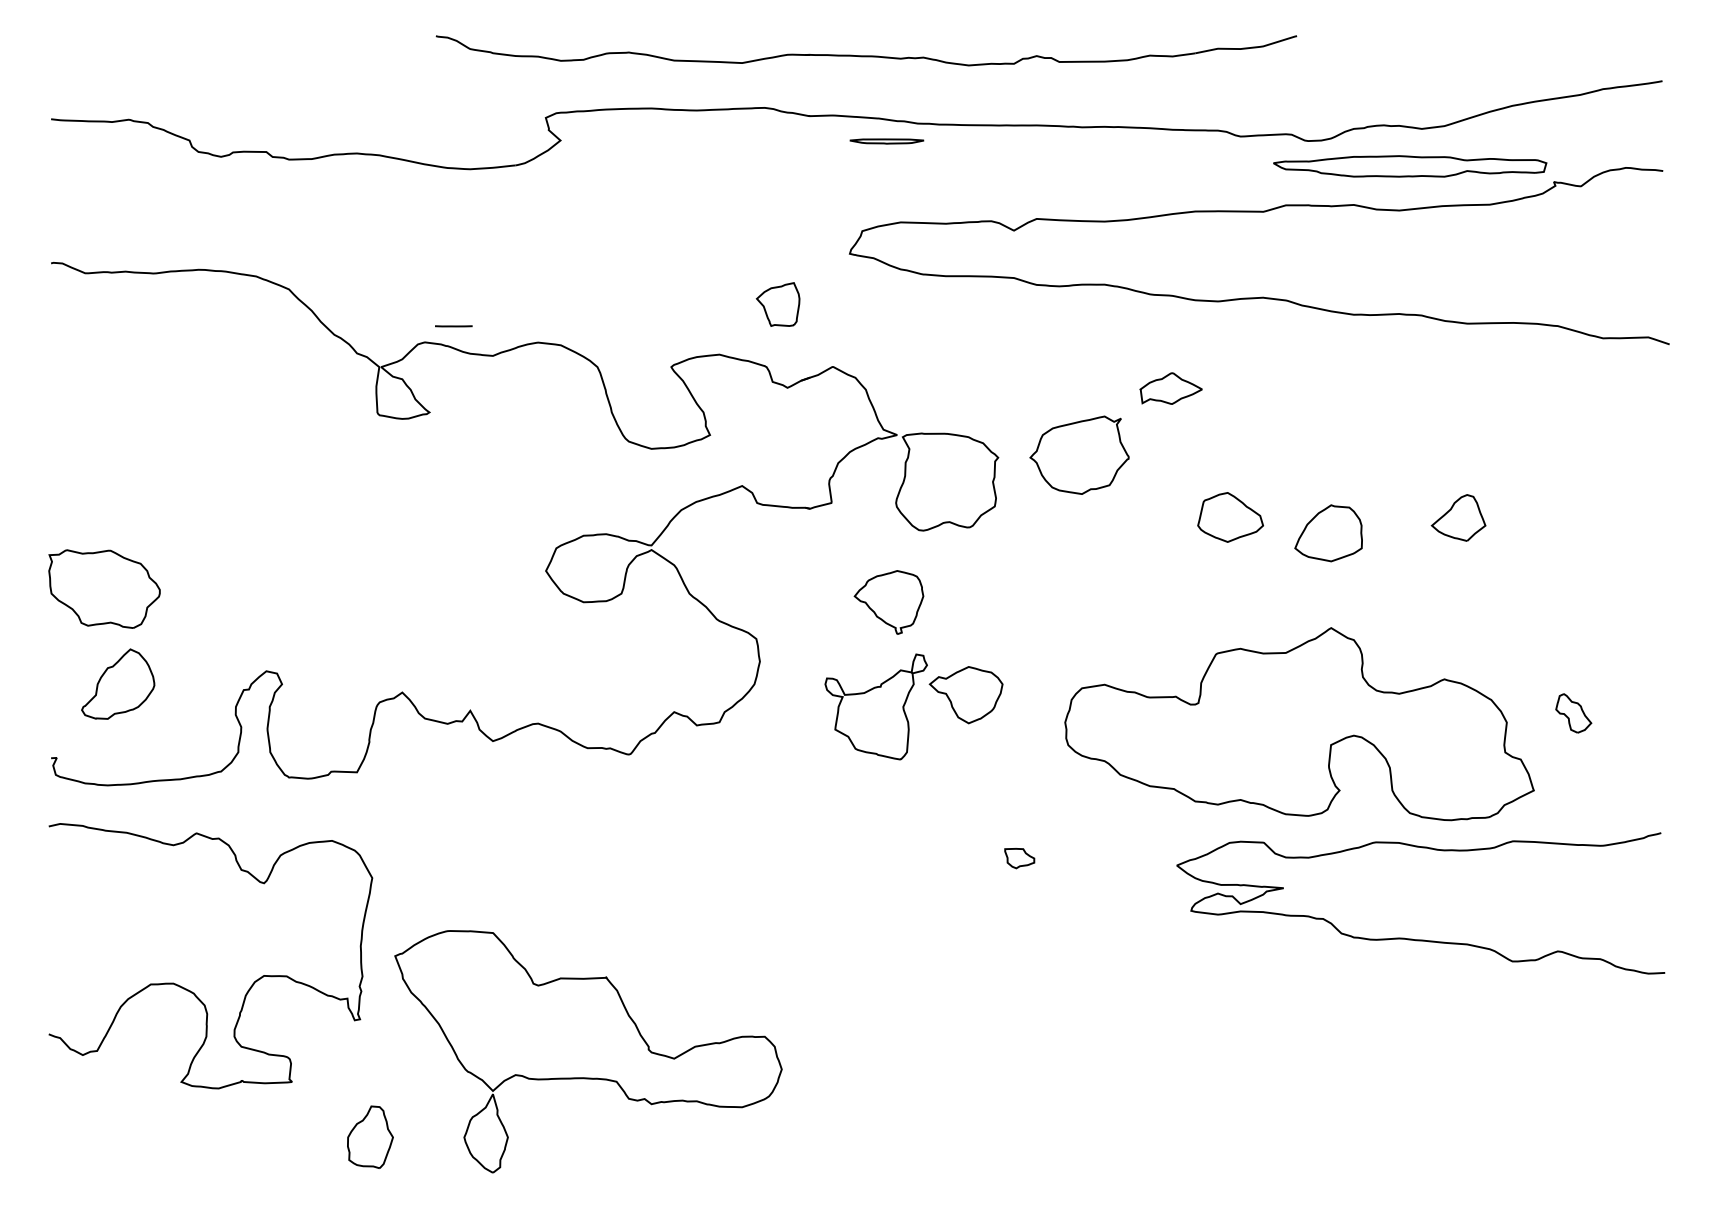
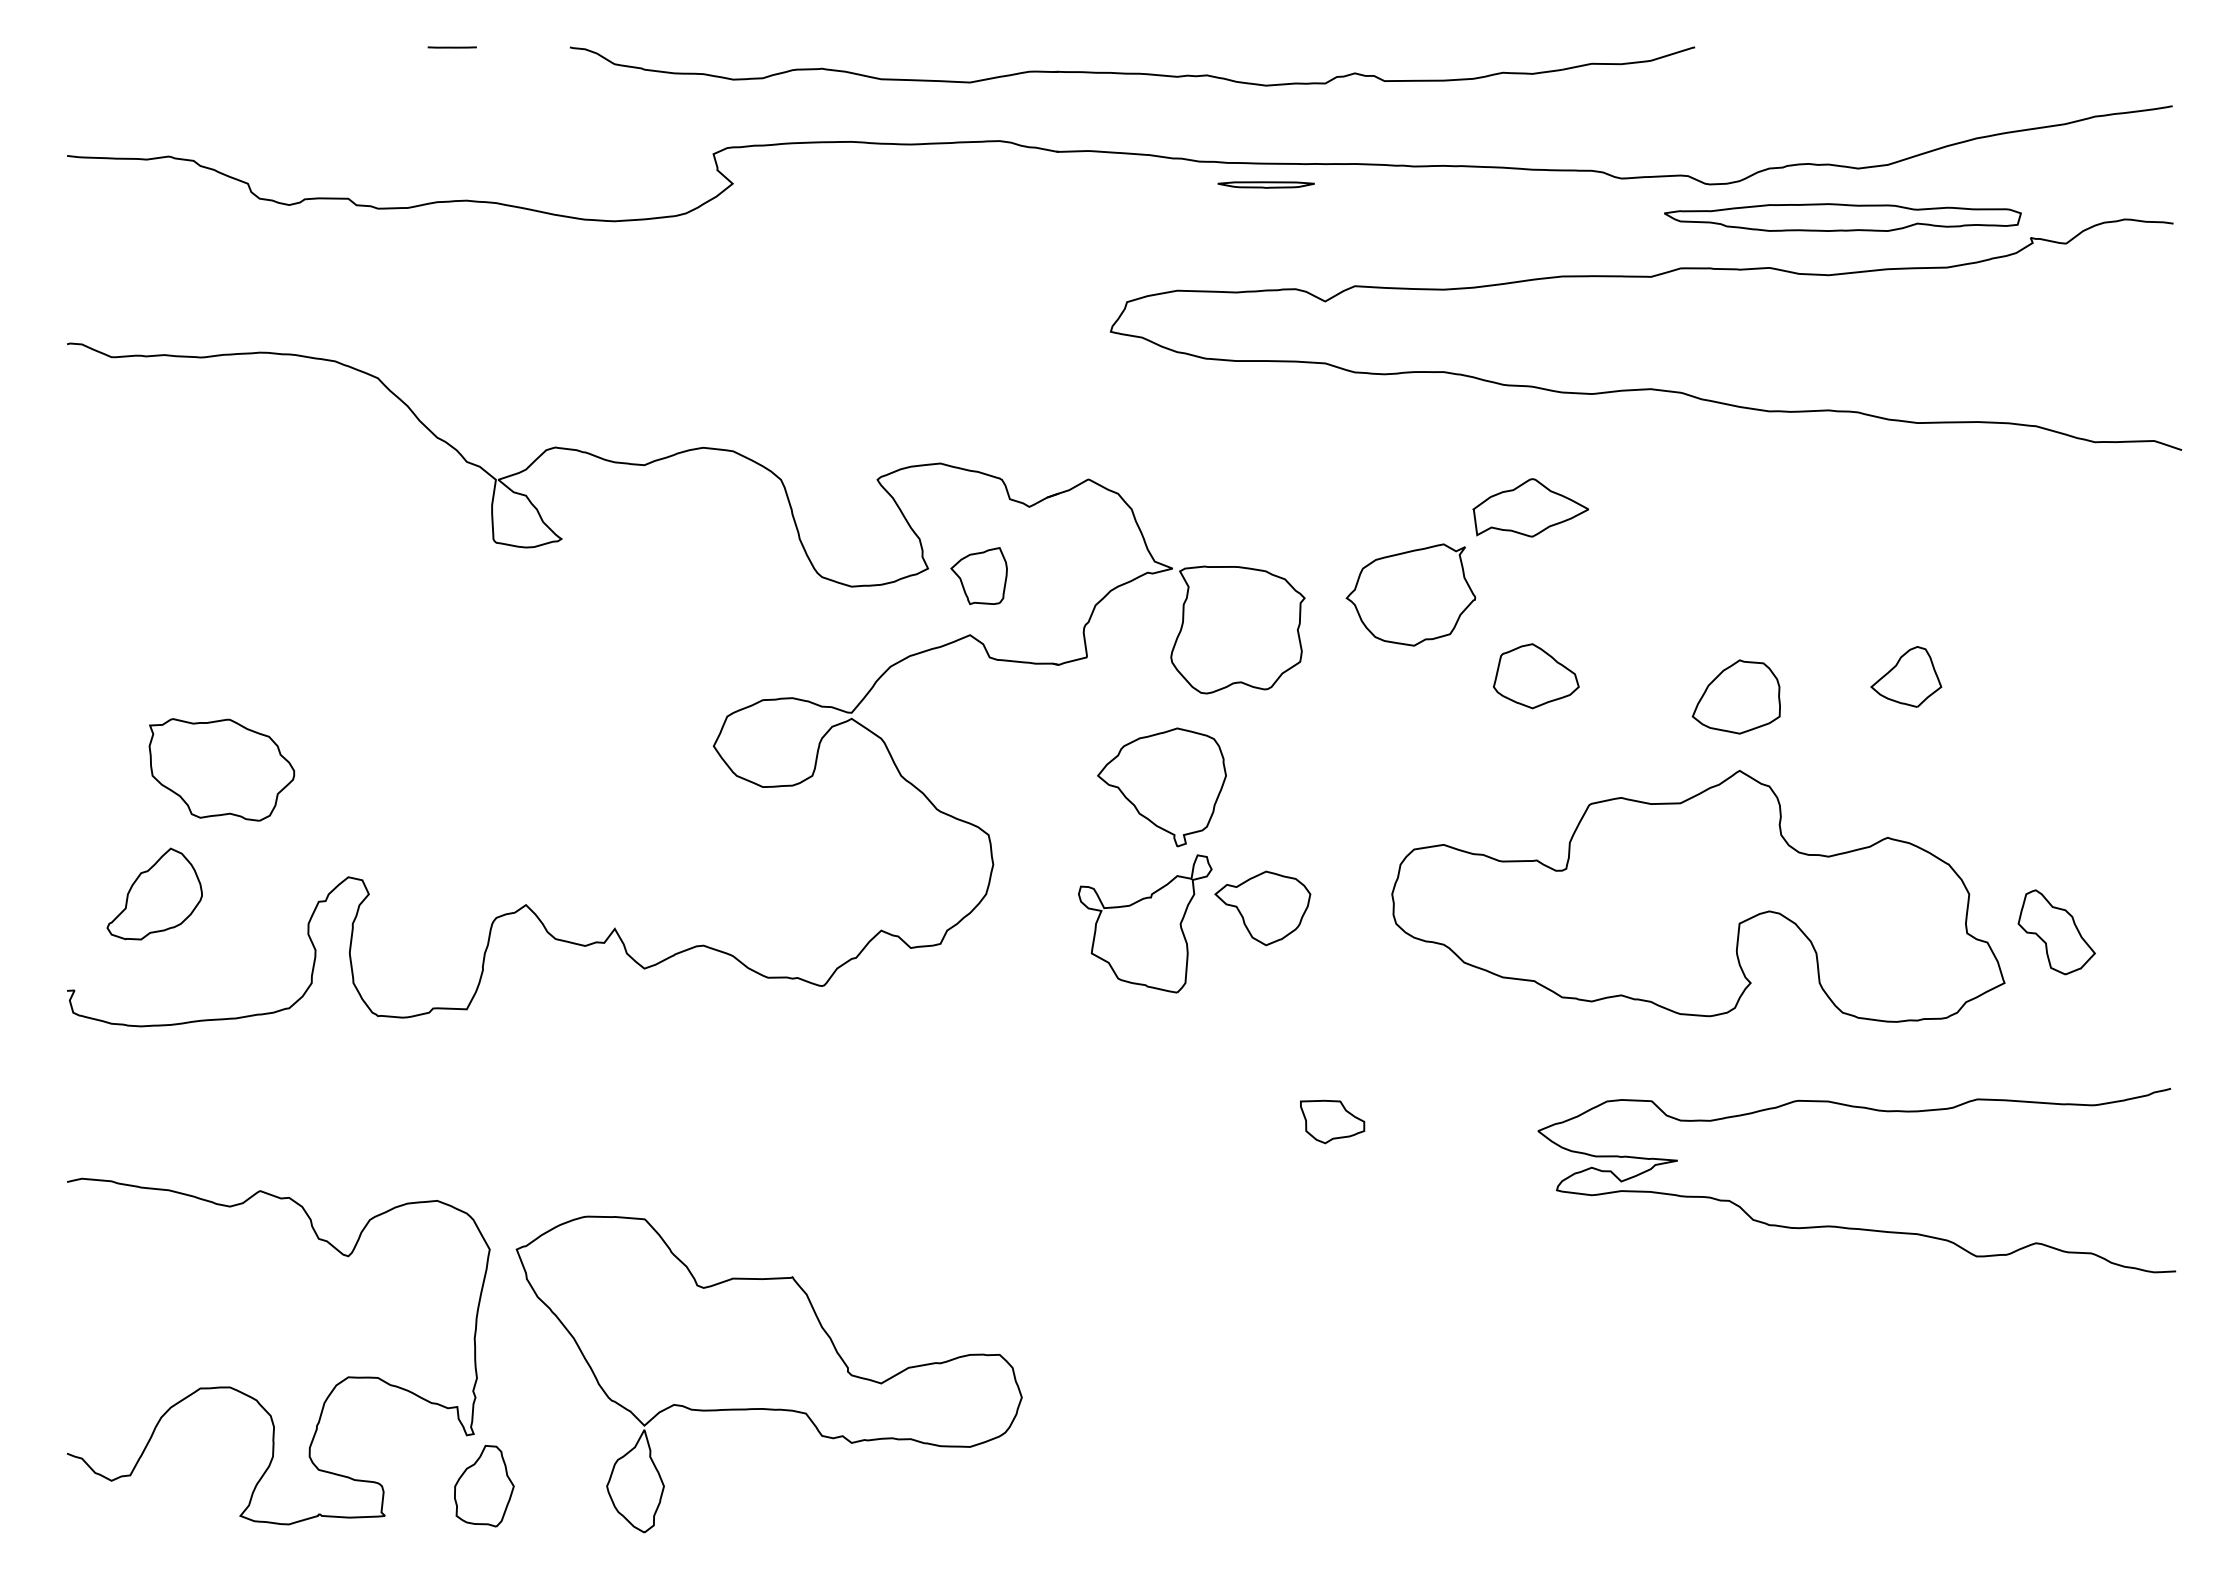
part: (886, 141) -> (1265, 184), moved
part: (777, 304) -> (978, 575), moved
line: (453, 326) -> (451, 47), moved
part: (1171, 388) -> (1530, 507), size x1.43
part: (1230, 517) -> (1536, 676), moved
part: (104, 588) -> (221, 769), moved
part: (888, 602) -> (1161, 787), size x1.43
part: (1573, 713) -> (2056, 932), size x1.67
part: (1299, 723) -> (1698, 895), moved
part: (1019, 858) -> (1332, 1121), size x1.67
curve: (193, 992) -> (255, 1398), moved

